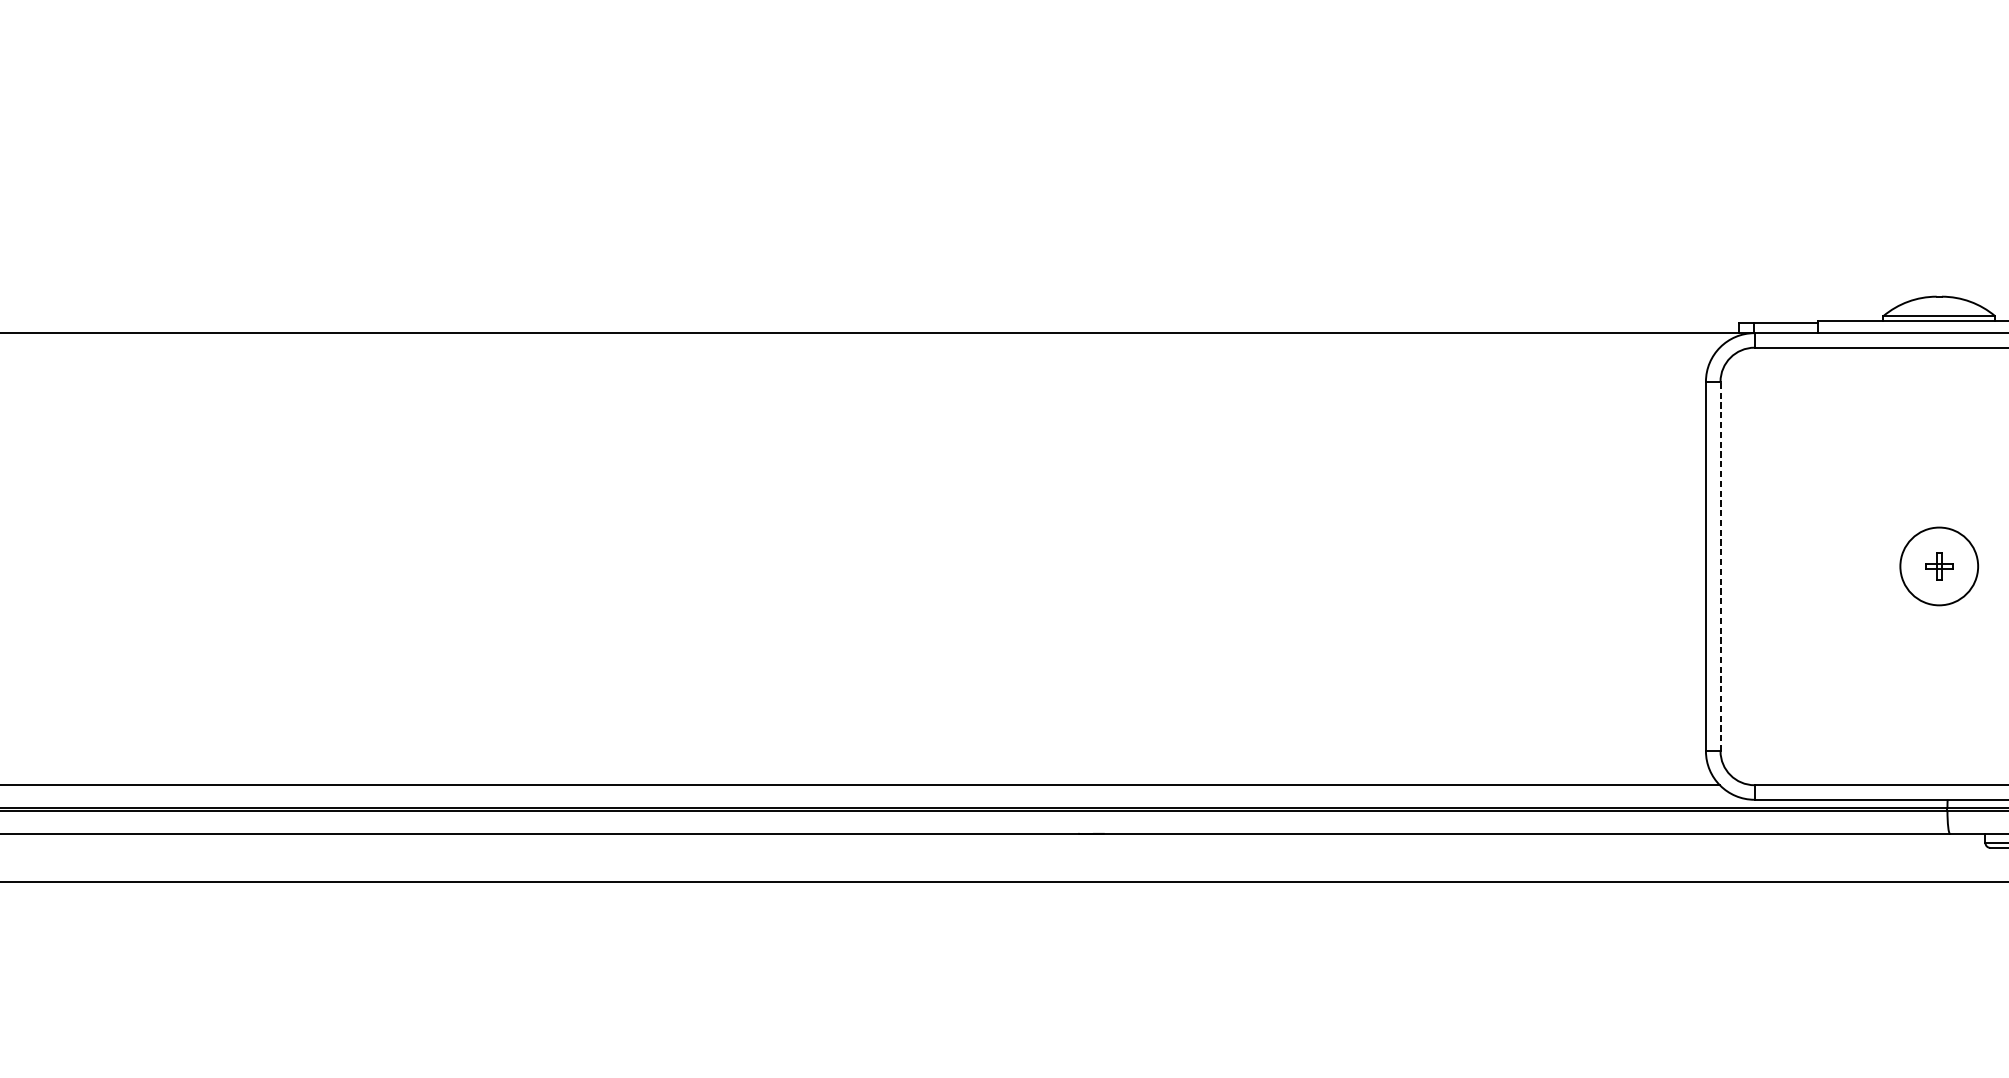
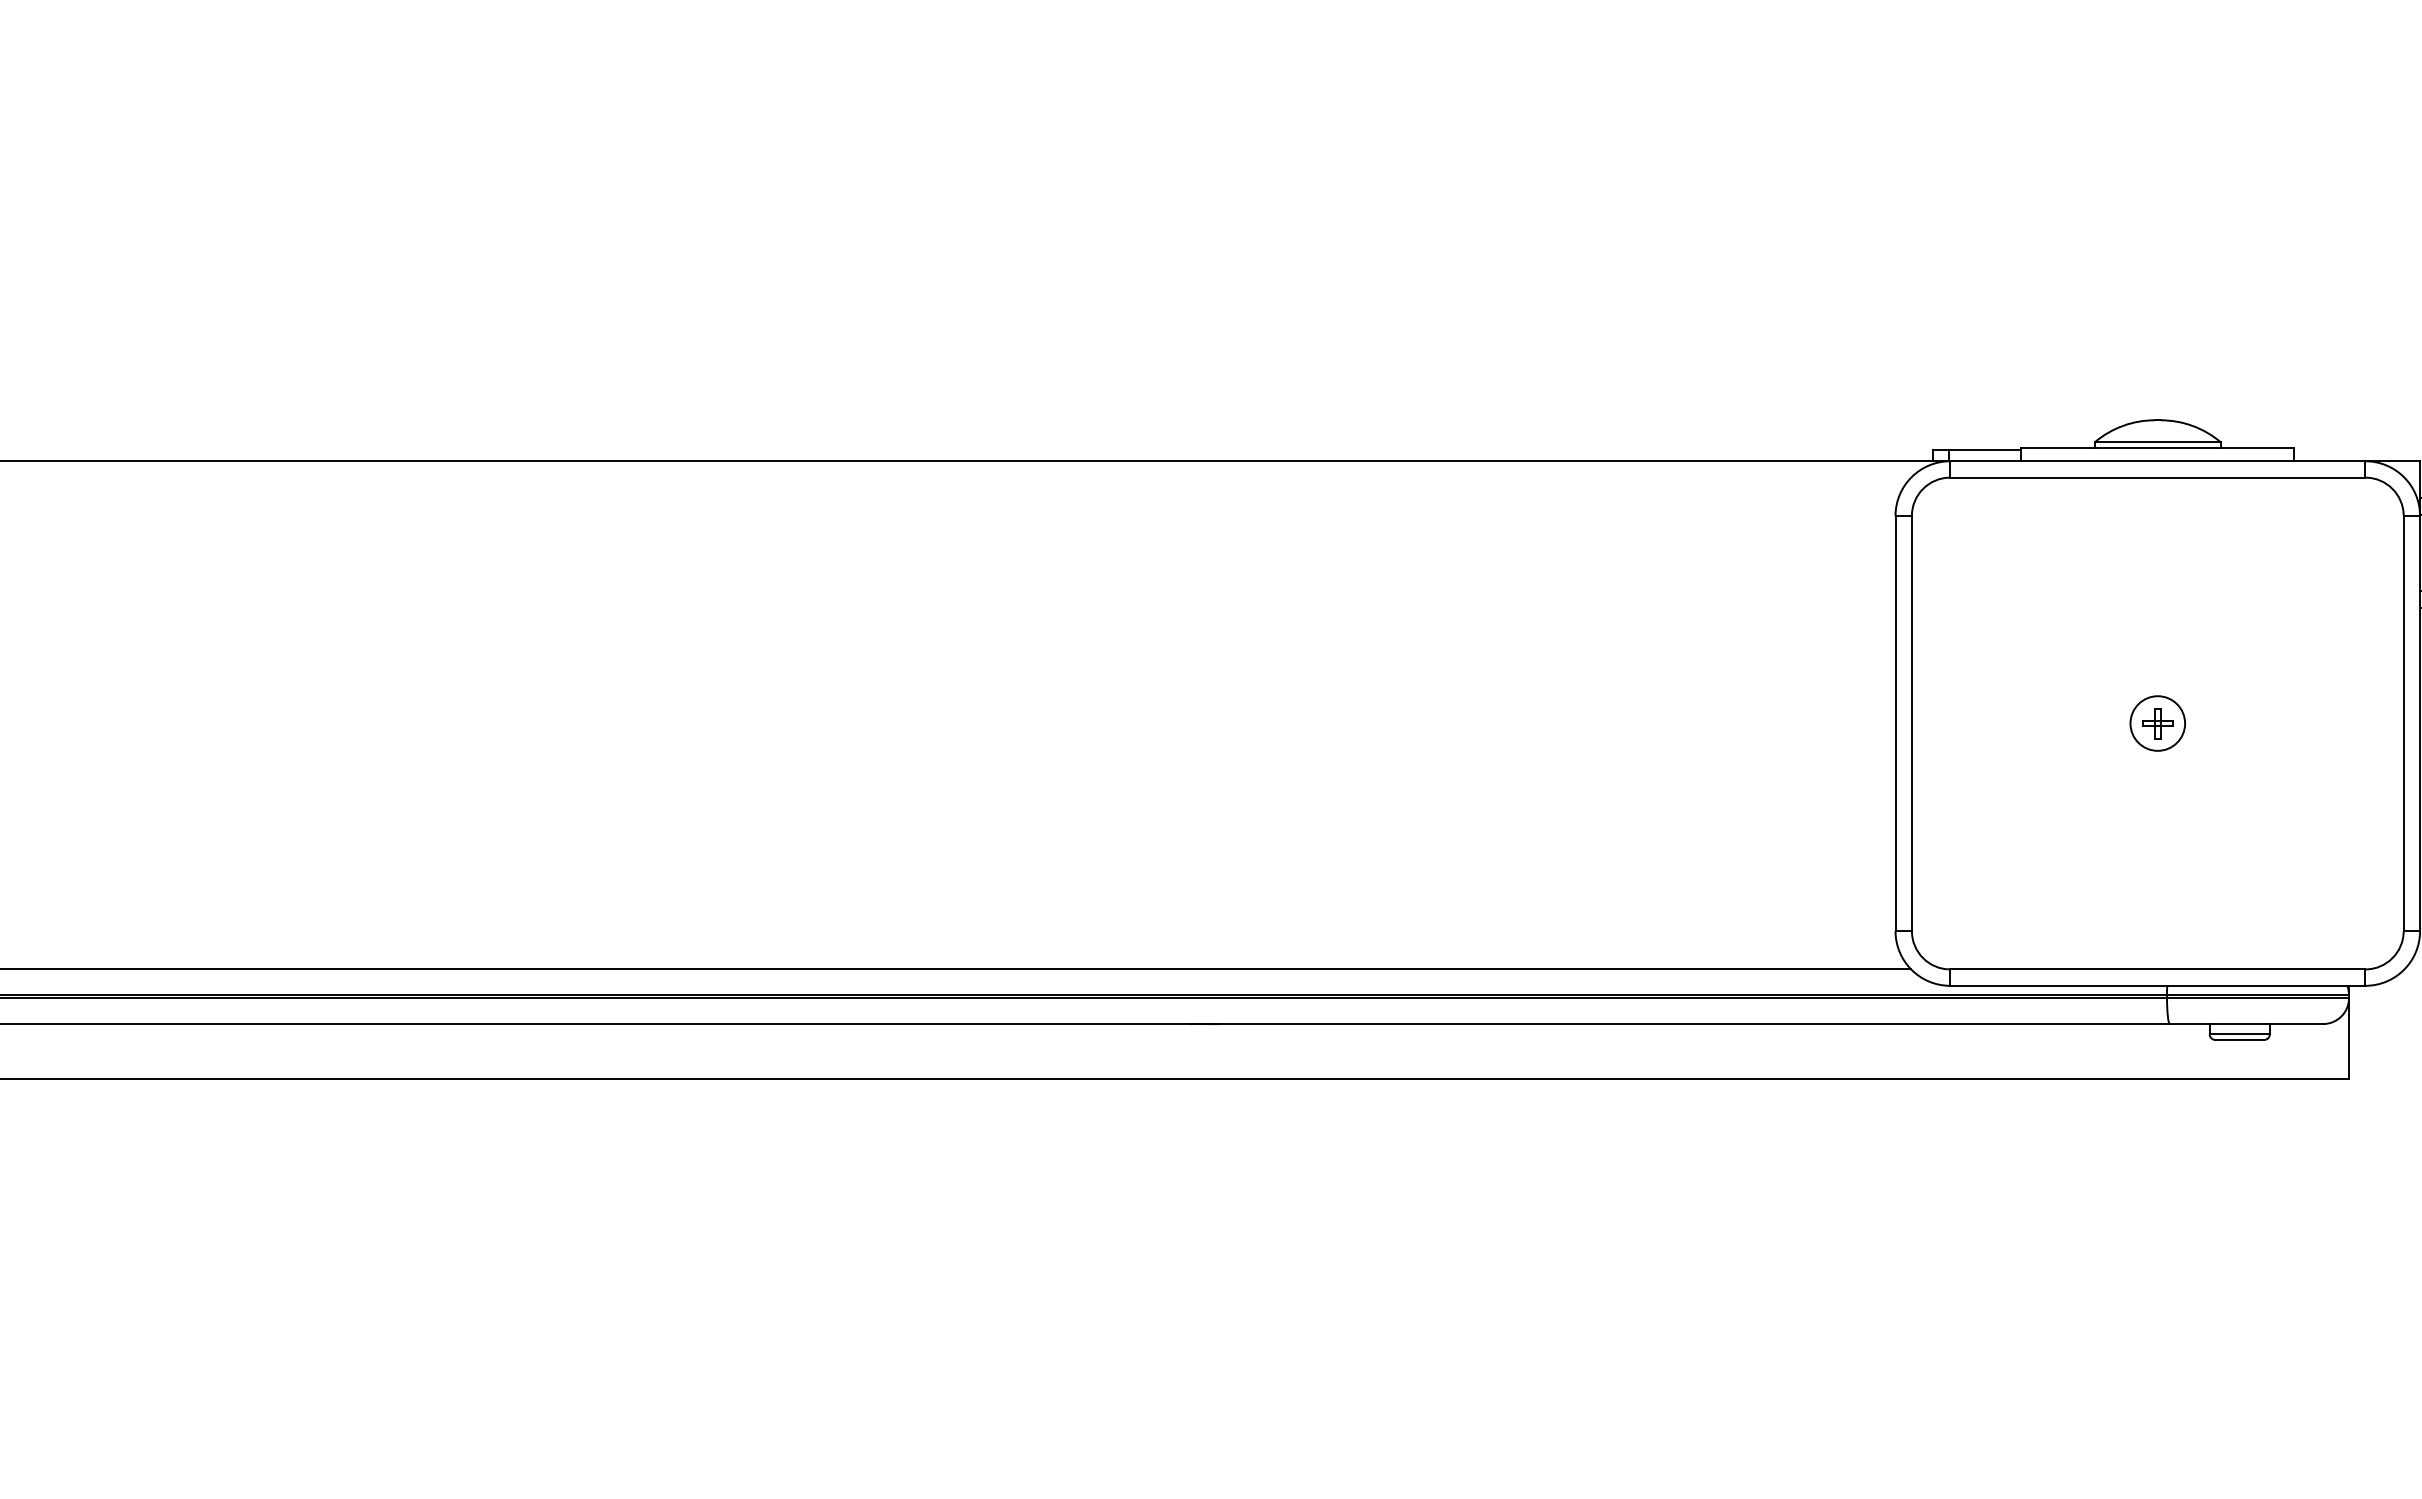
line: (1720, 566) -> (1911, 723), dashed -> solid
circle: (1938, 566) -> (2157, 723), size x0.62

